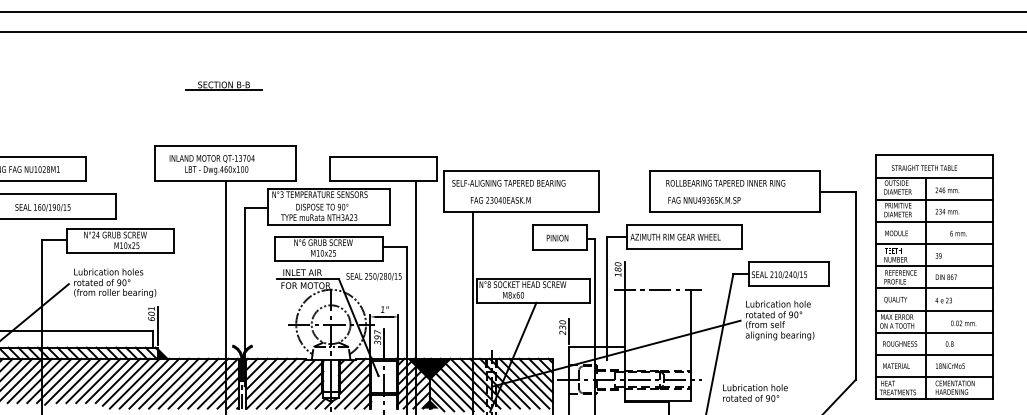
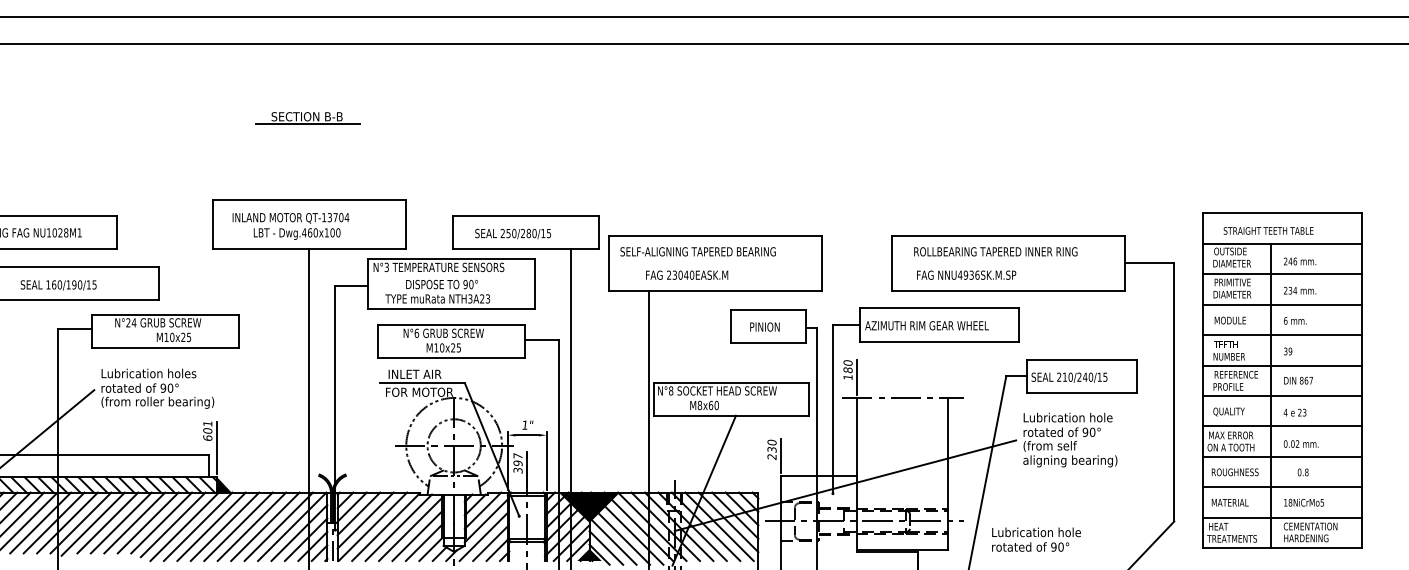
text: (958, 233) -> (1295, 320), moved
text: (373, 276) -> (512, 233), moved
text: (963, 322) -> (1301, 443), moved

